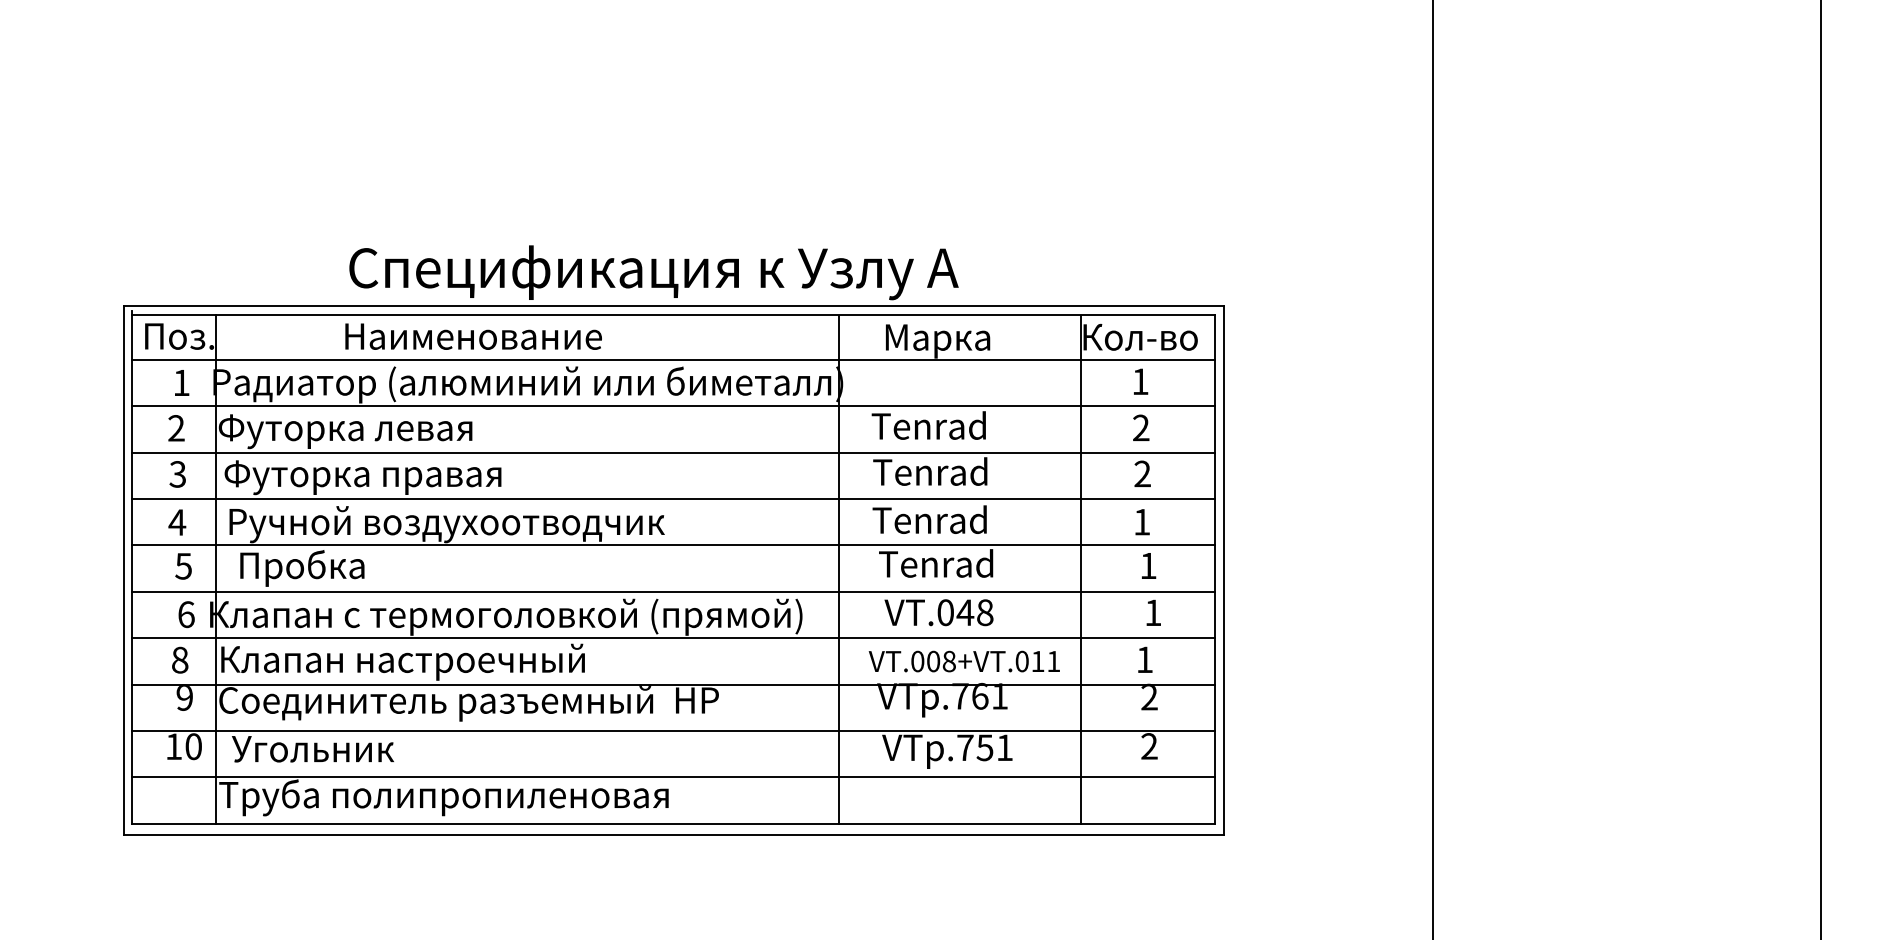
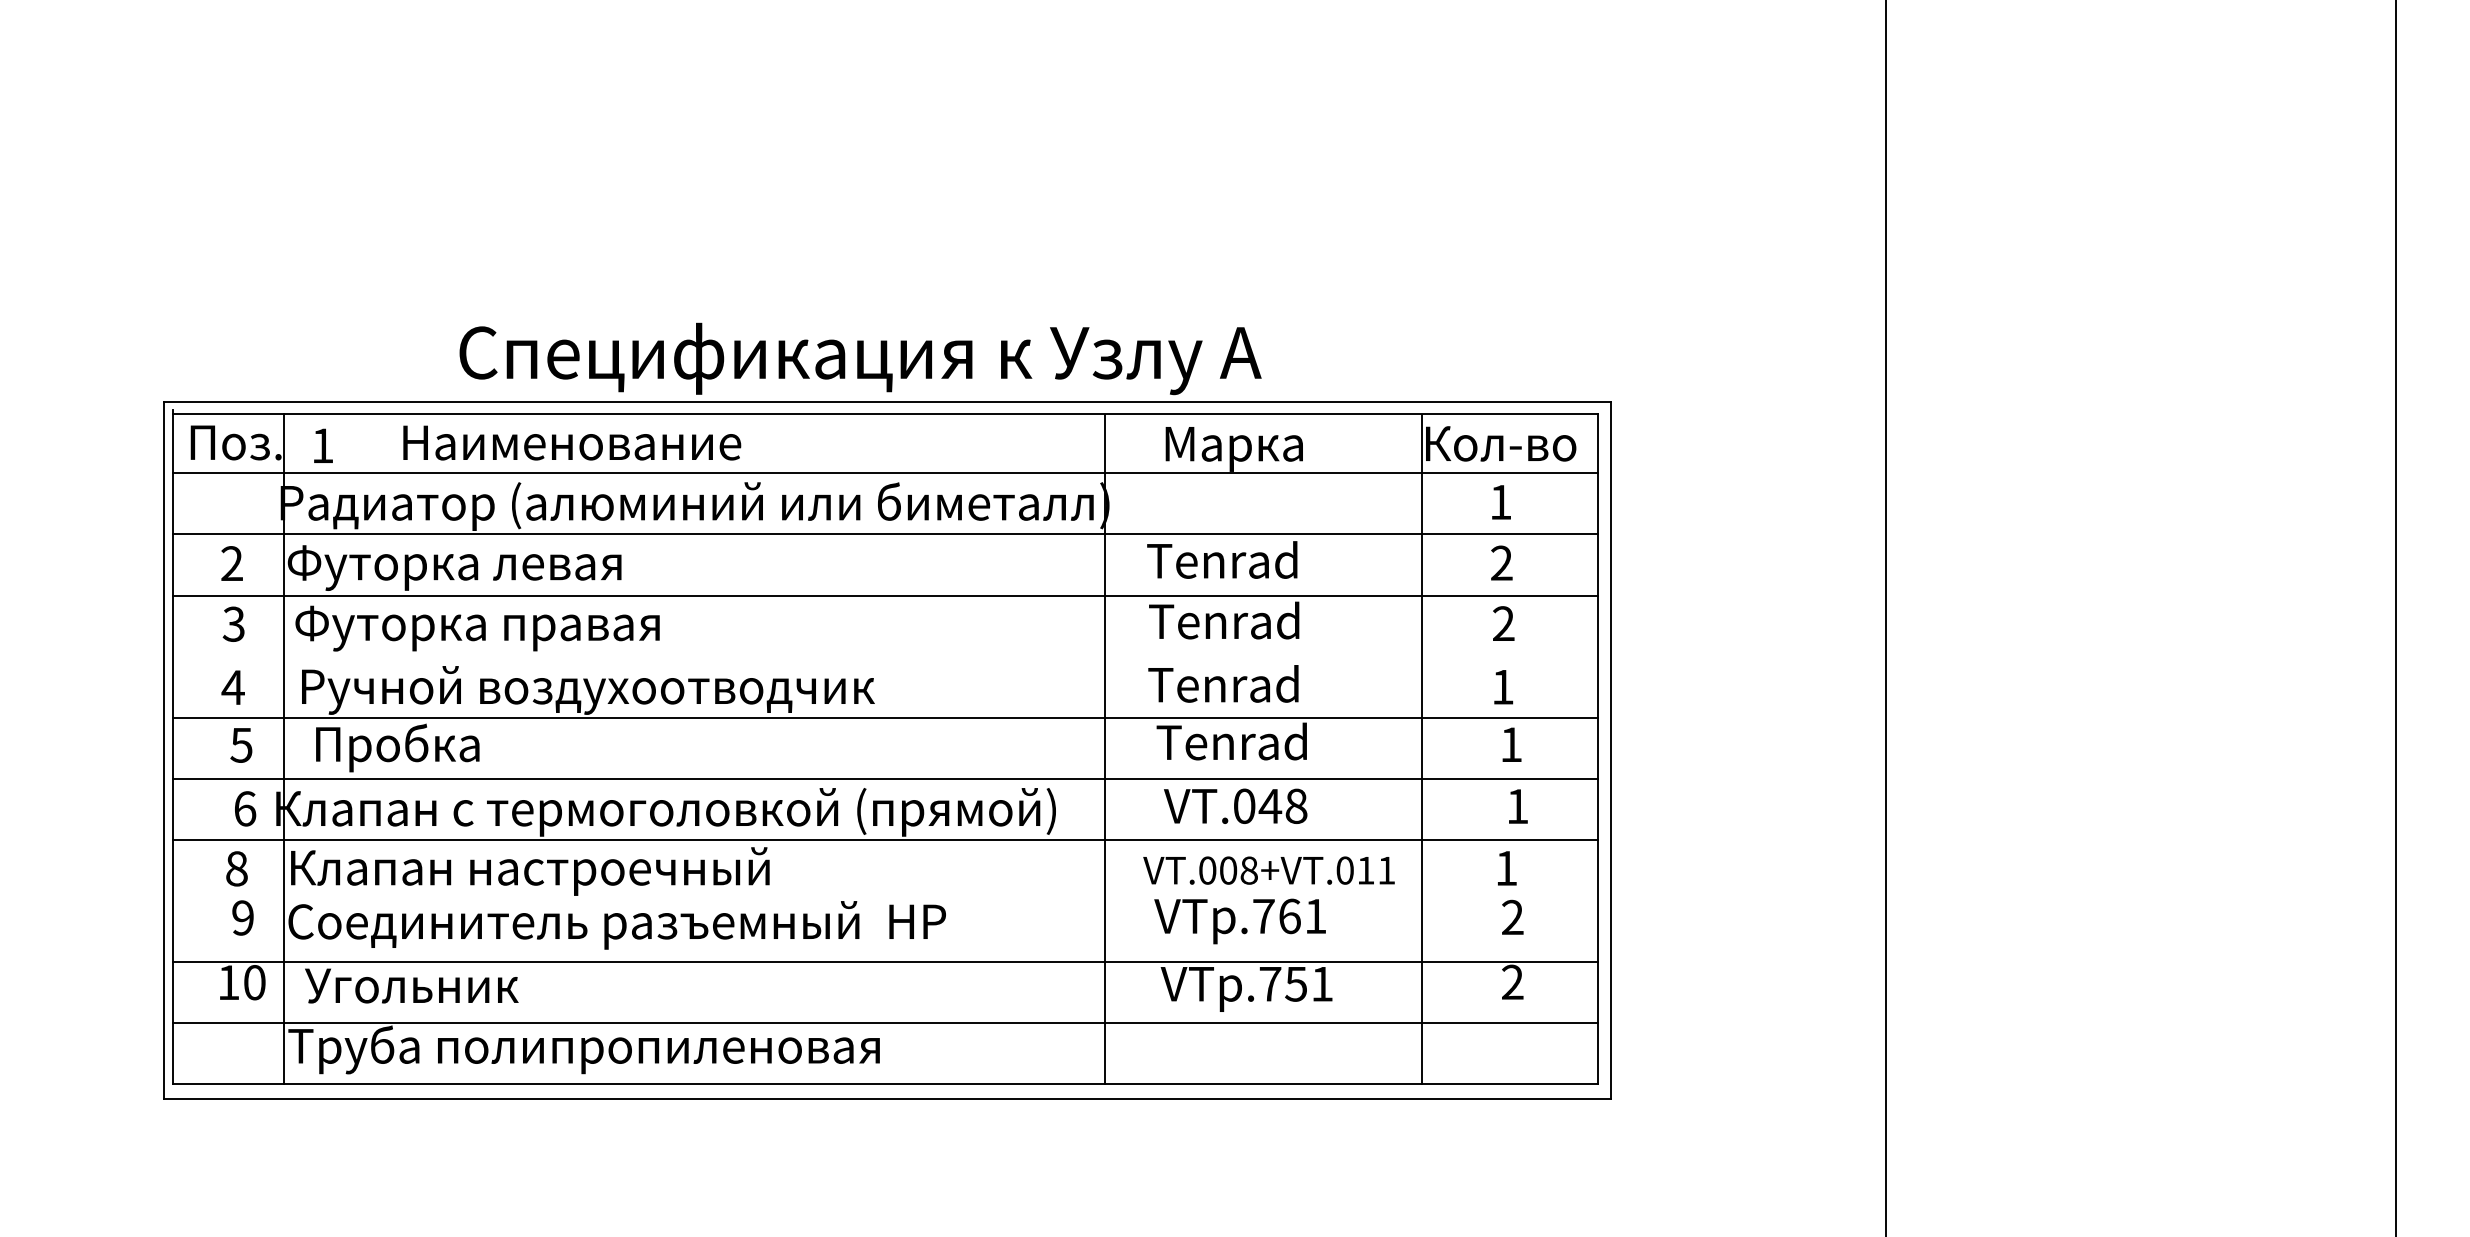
text: (473, 336) -> (572, 442), moved
text: (182, 382) -> (323, 445), moved
line: (672, 498) -> (885, 656), removed
line: (672, 684) -> (885, 900), removed

